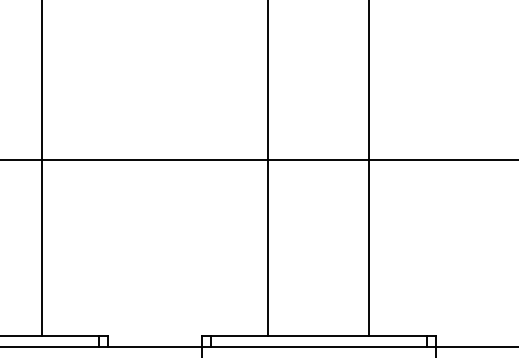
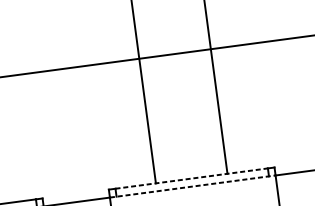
line: (318, 335) -> (191, 178), solid -> dashed
line: (318, 347) -> (192, 186), solid -> dashed

